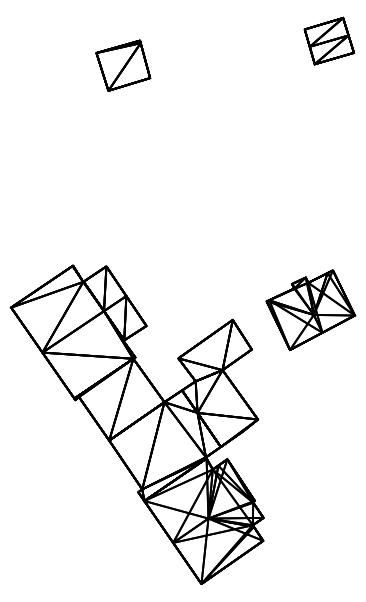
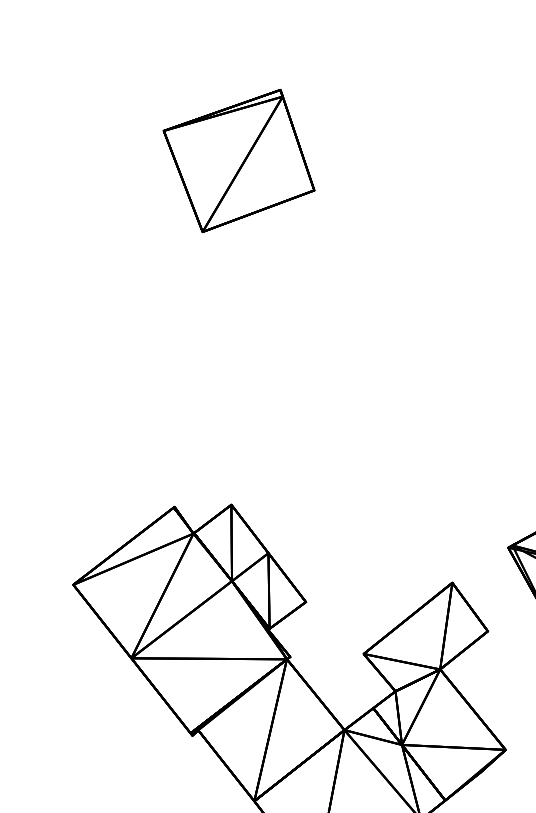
part: (123, 65) -> (239, 160), size x1.6

